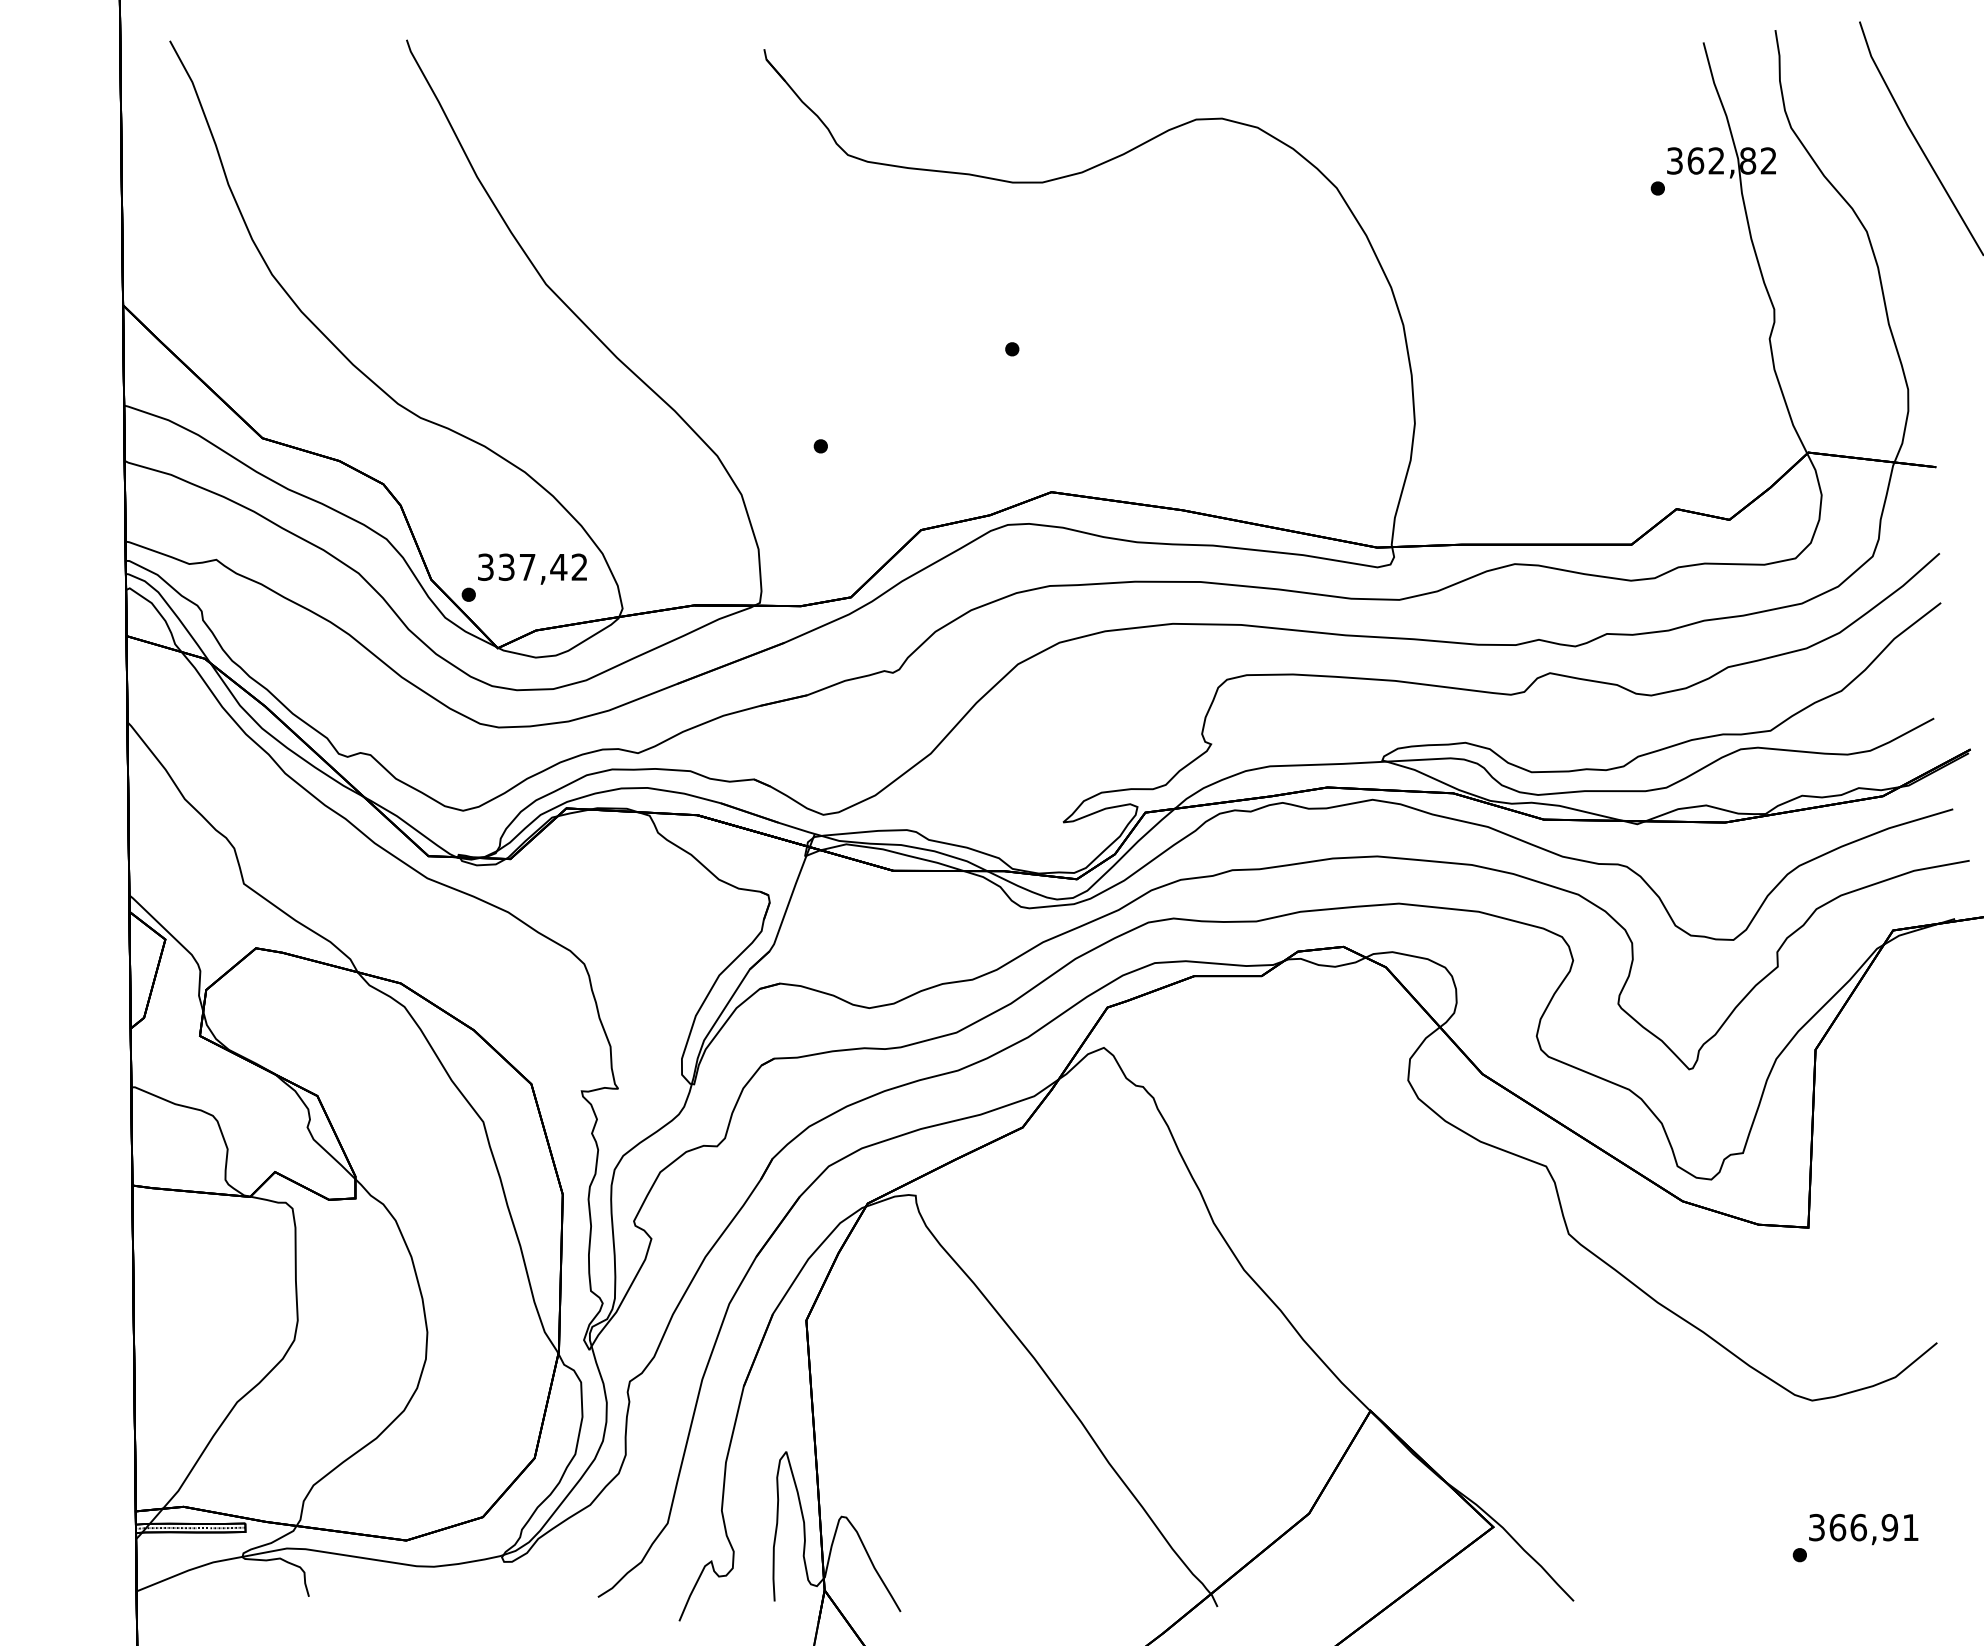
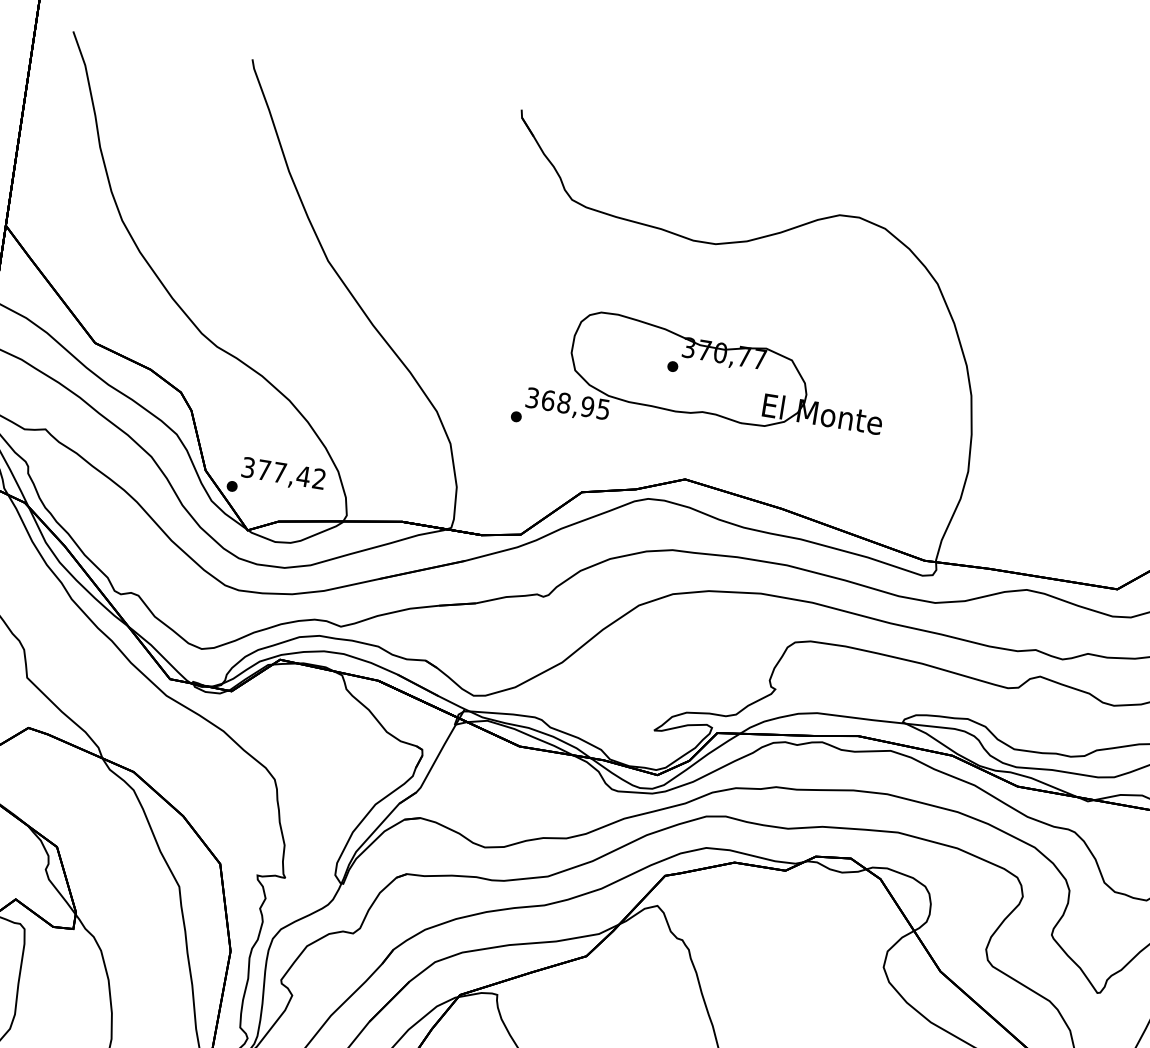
part: (1062, 364) -> (708, 384), added
text: (506, 566) -> (264, 469), 337,42 -> 377,42

